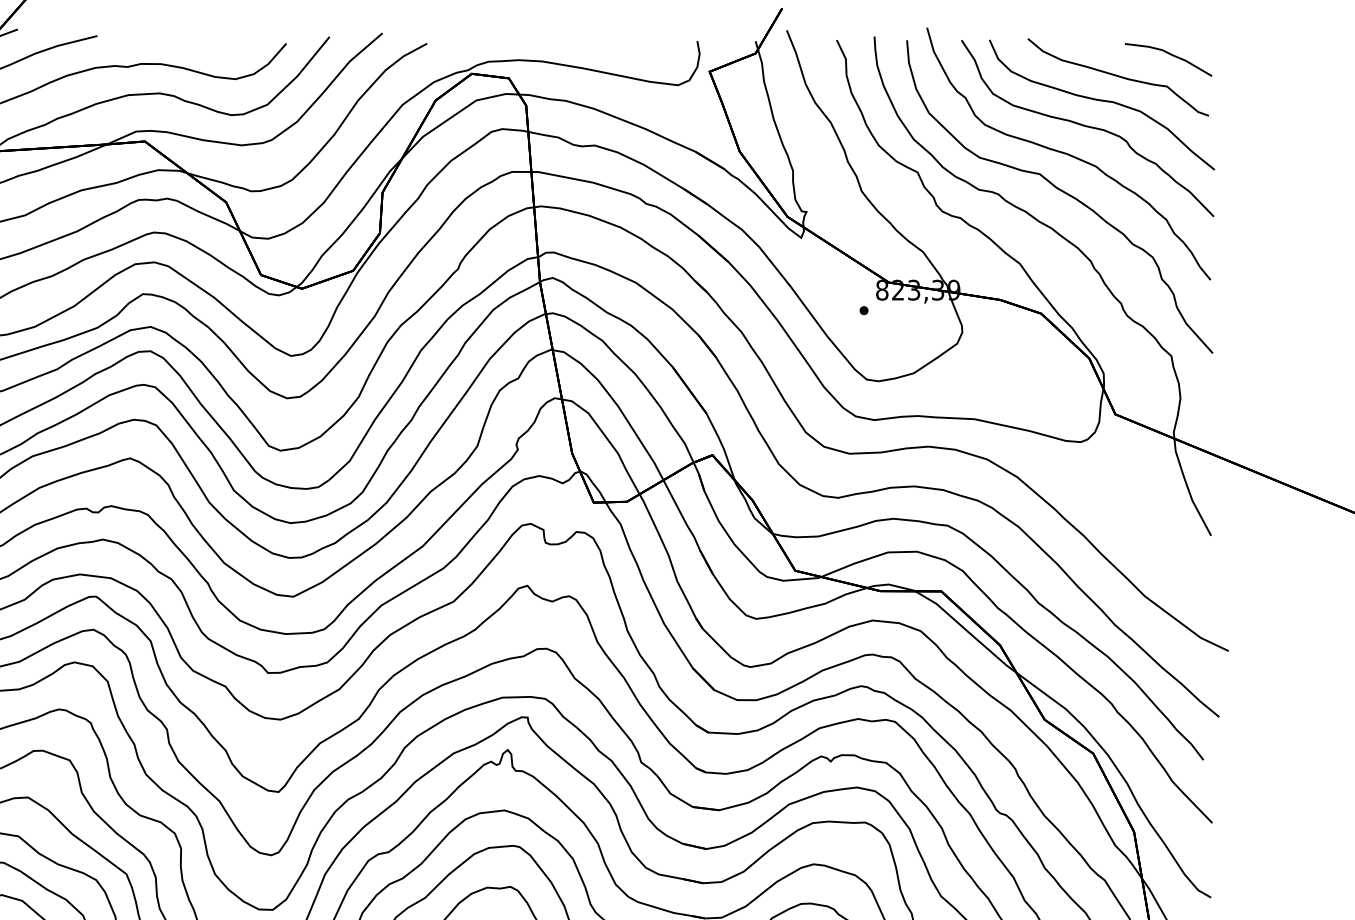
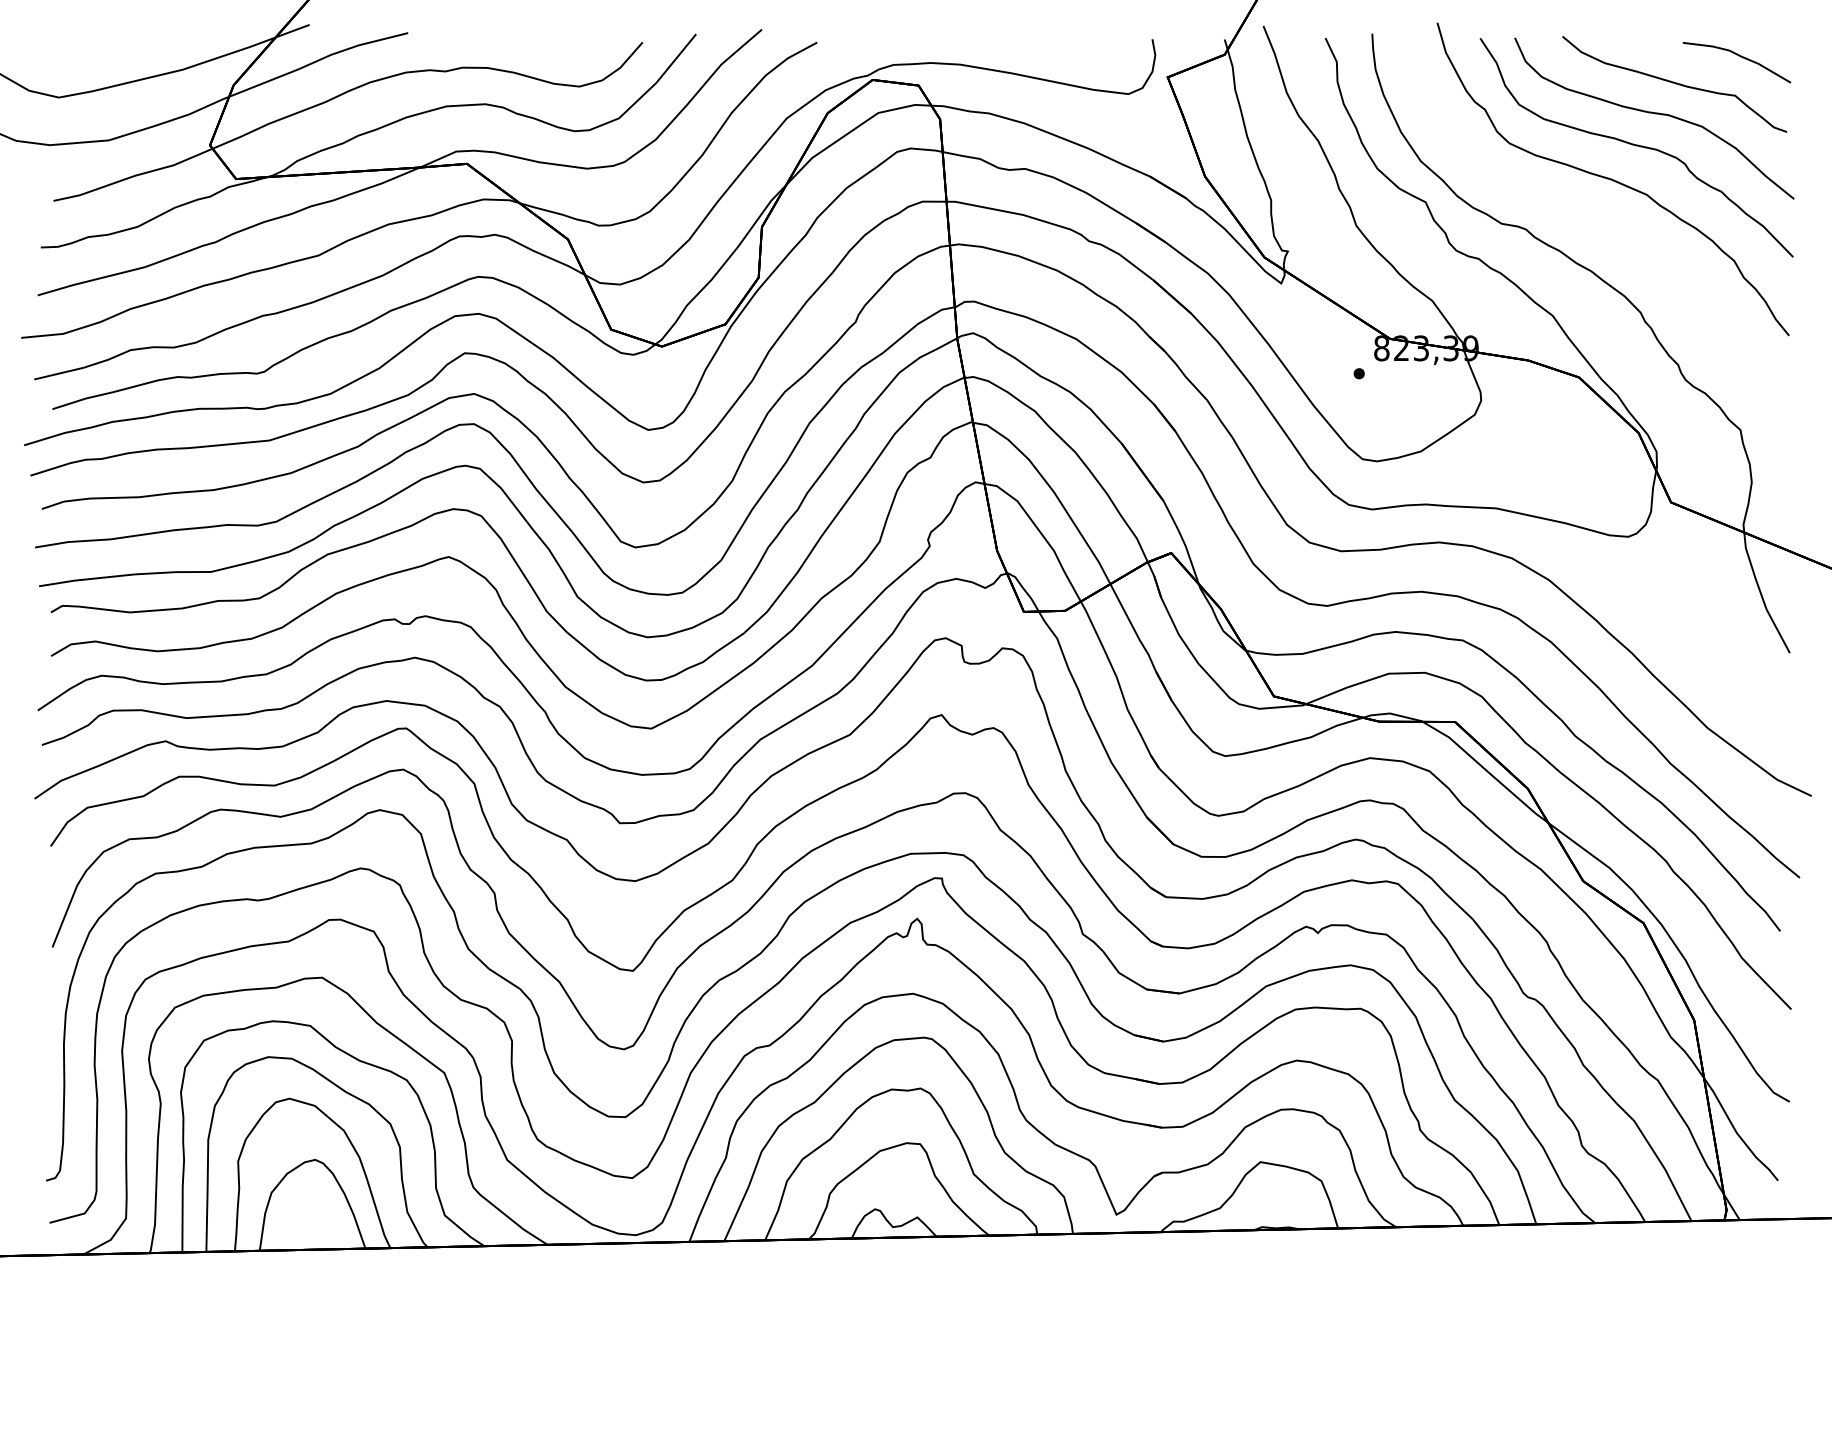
curve: (1061, 191) -> (1604, 226), removed

